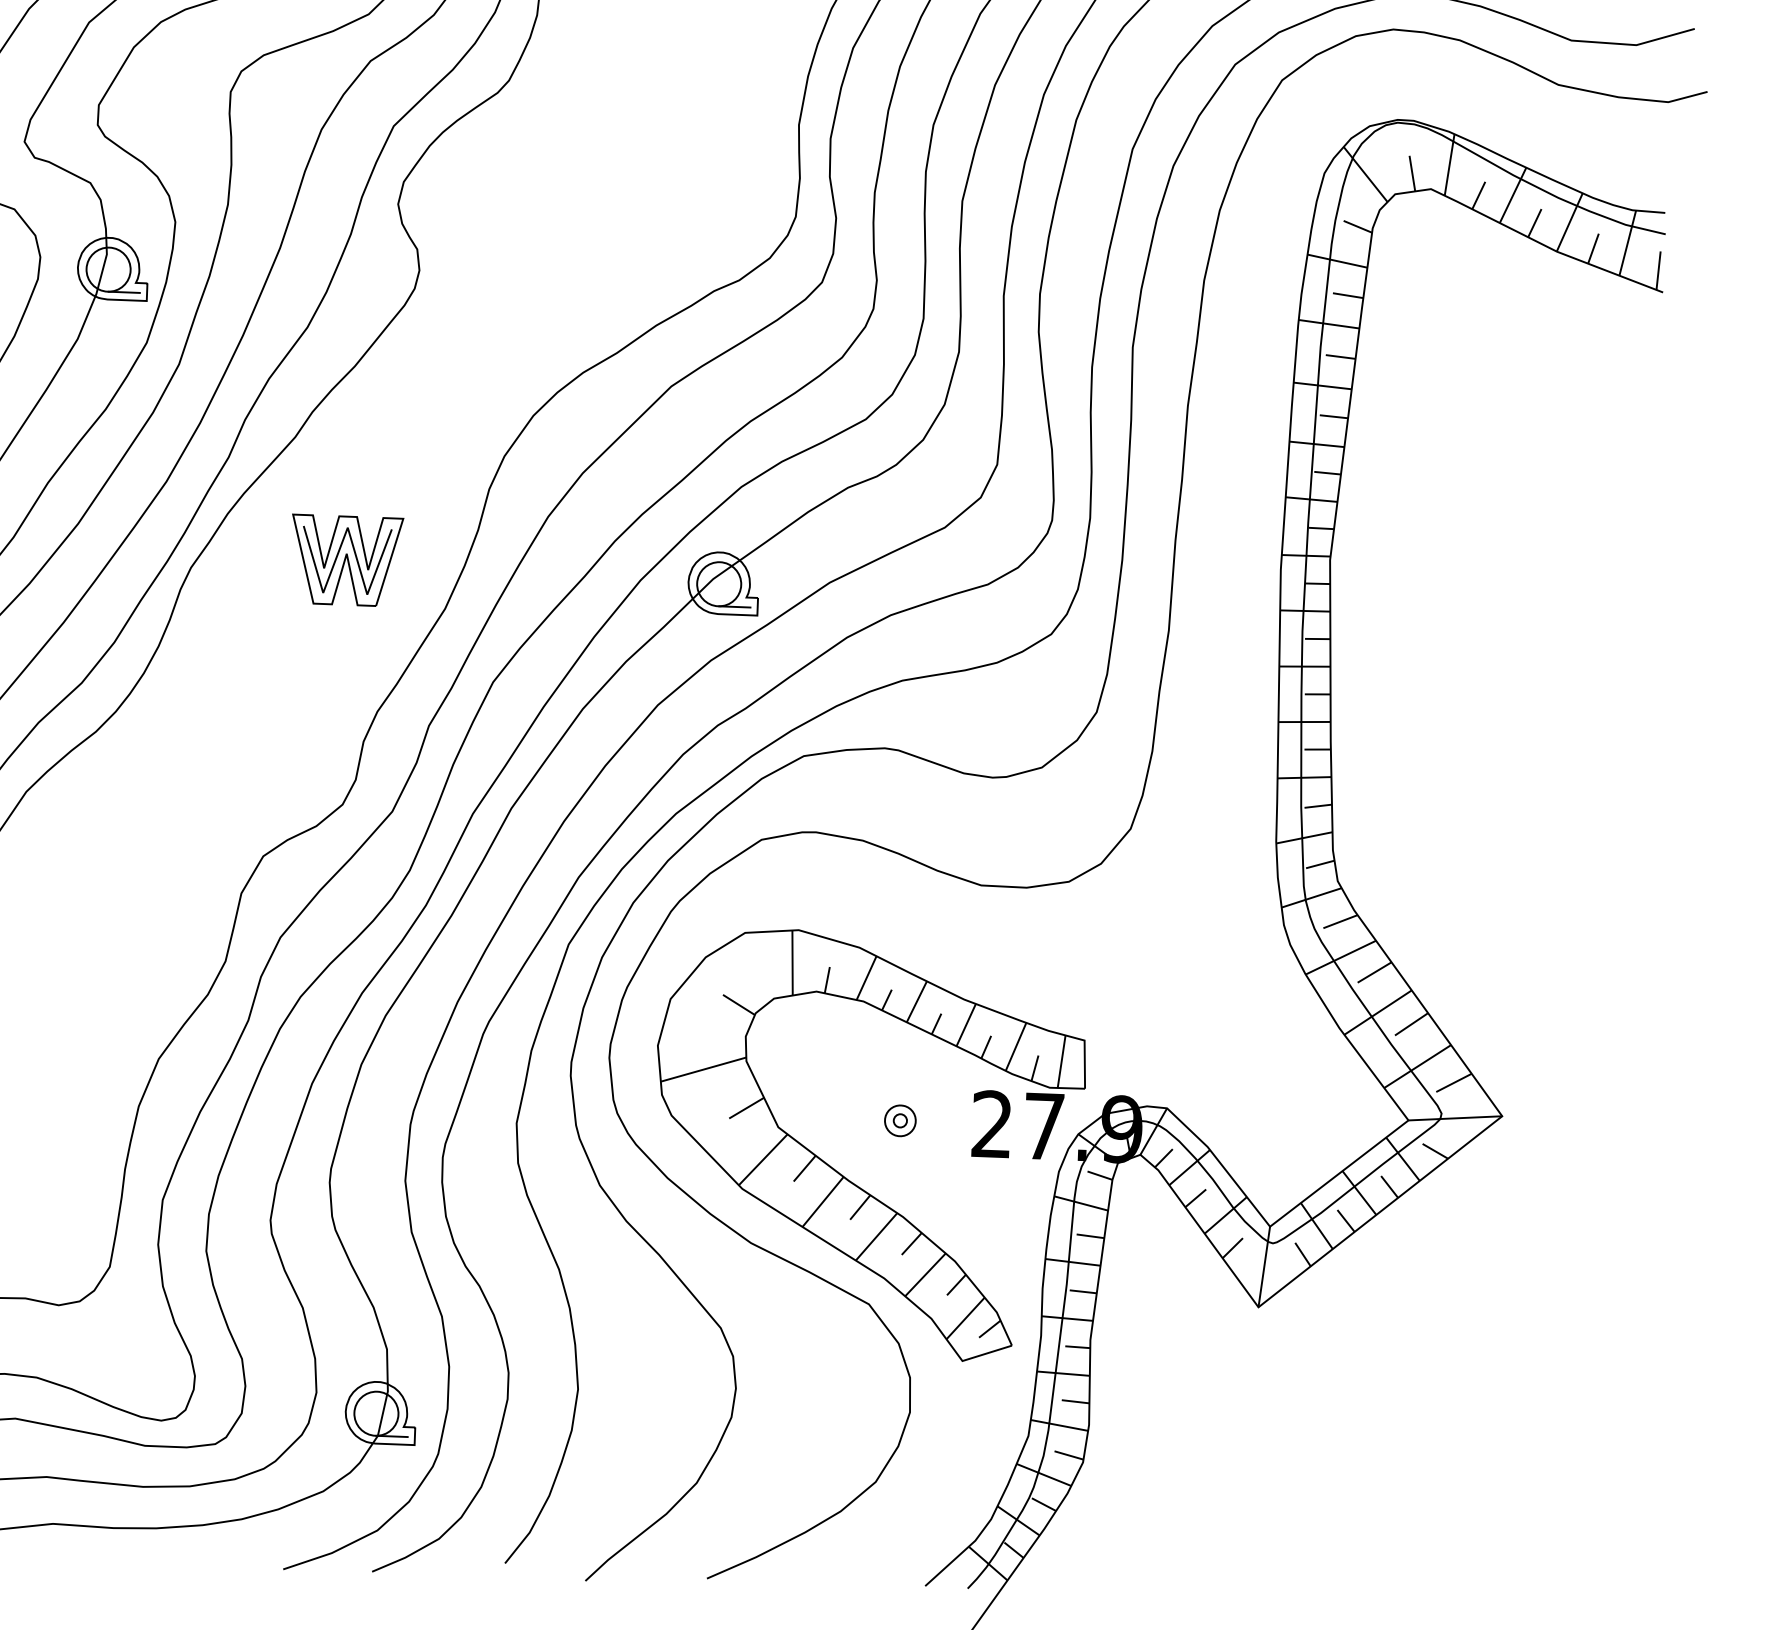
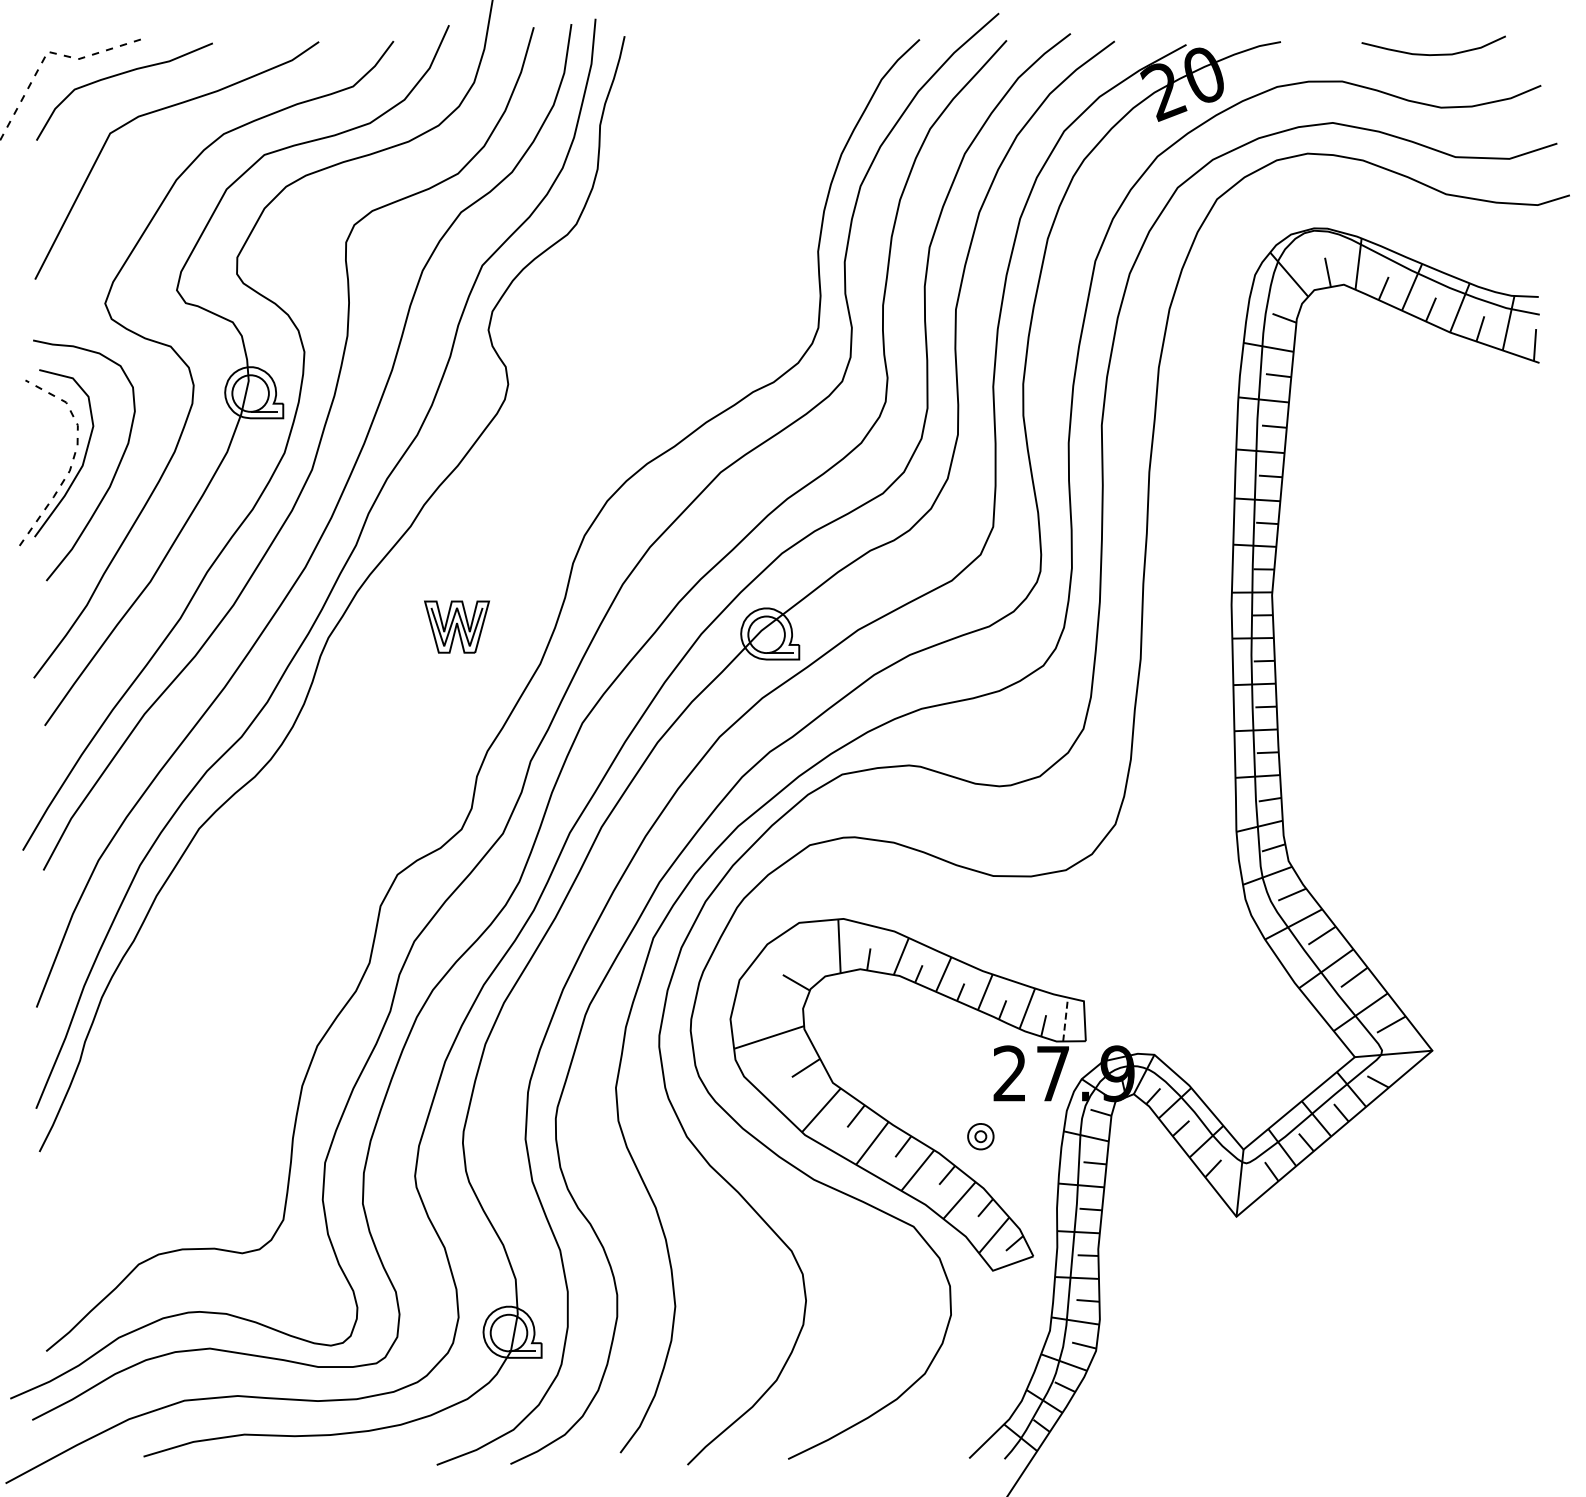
part: (345, 559) -> (456, 626), size x0.7
line: (1061, 1061) -> (1065, 1019), solid -> dashed
part: (899, 1120) -> (980, 1136), moved

